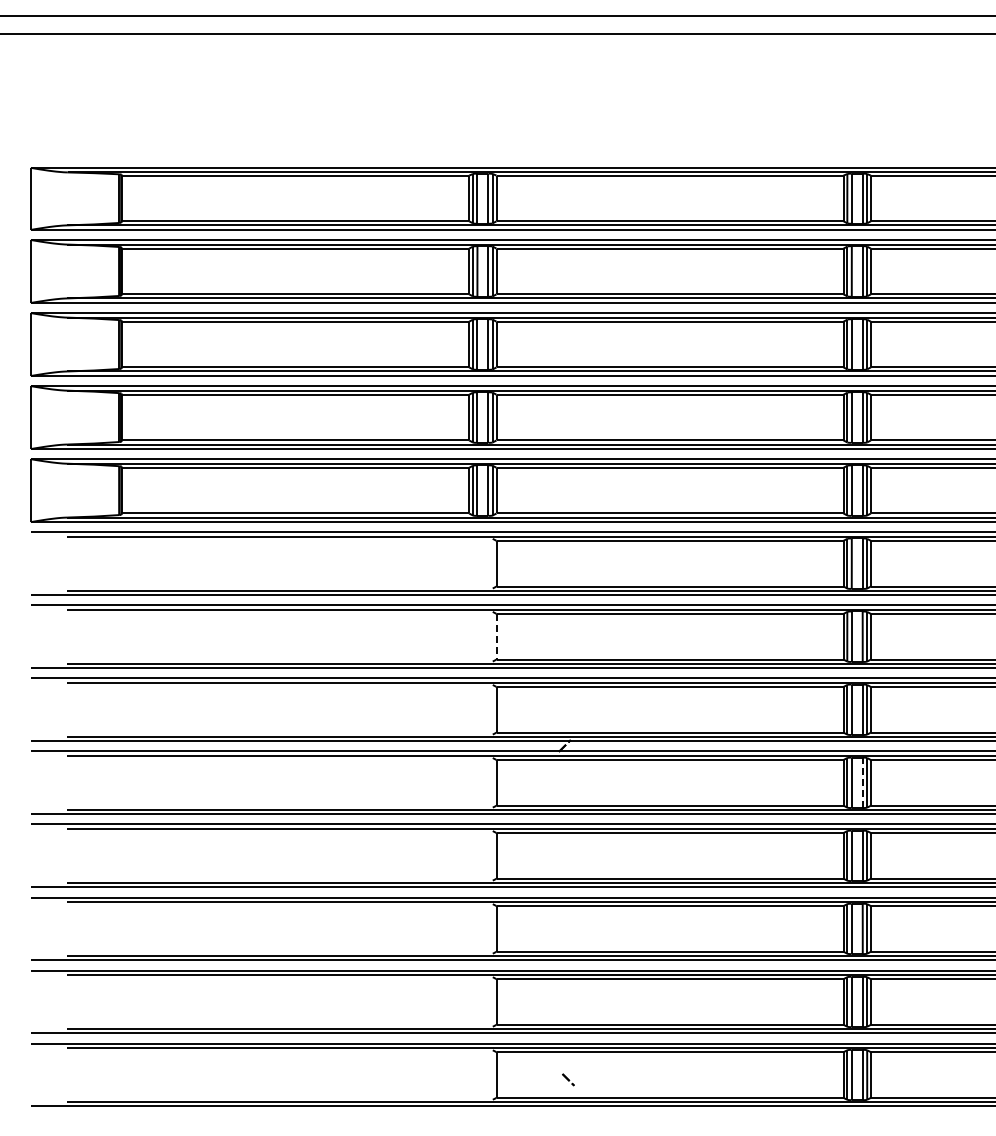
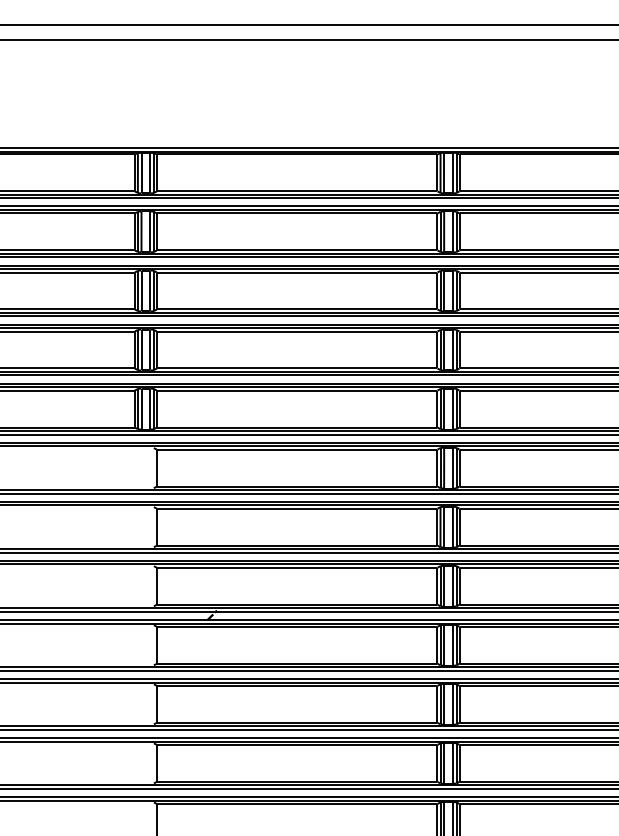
line: (496, 636) -> (156, 526), dashed -> solid
line: (862, 782) -> (452, 645), dashed -> solid

